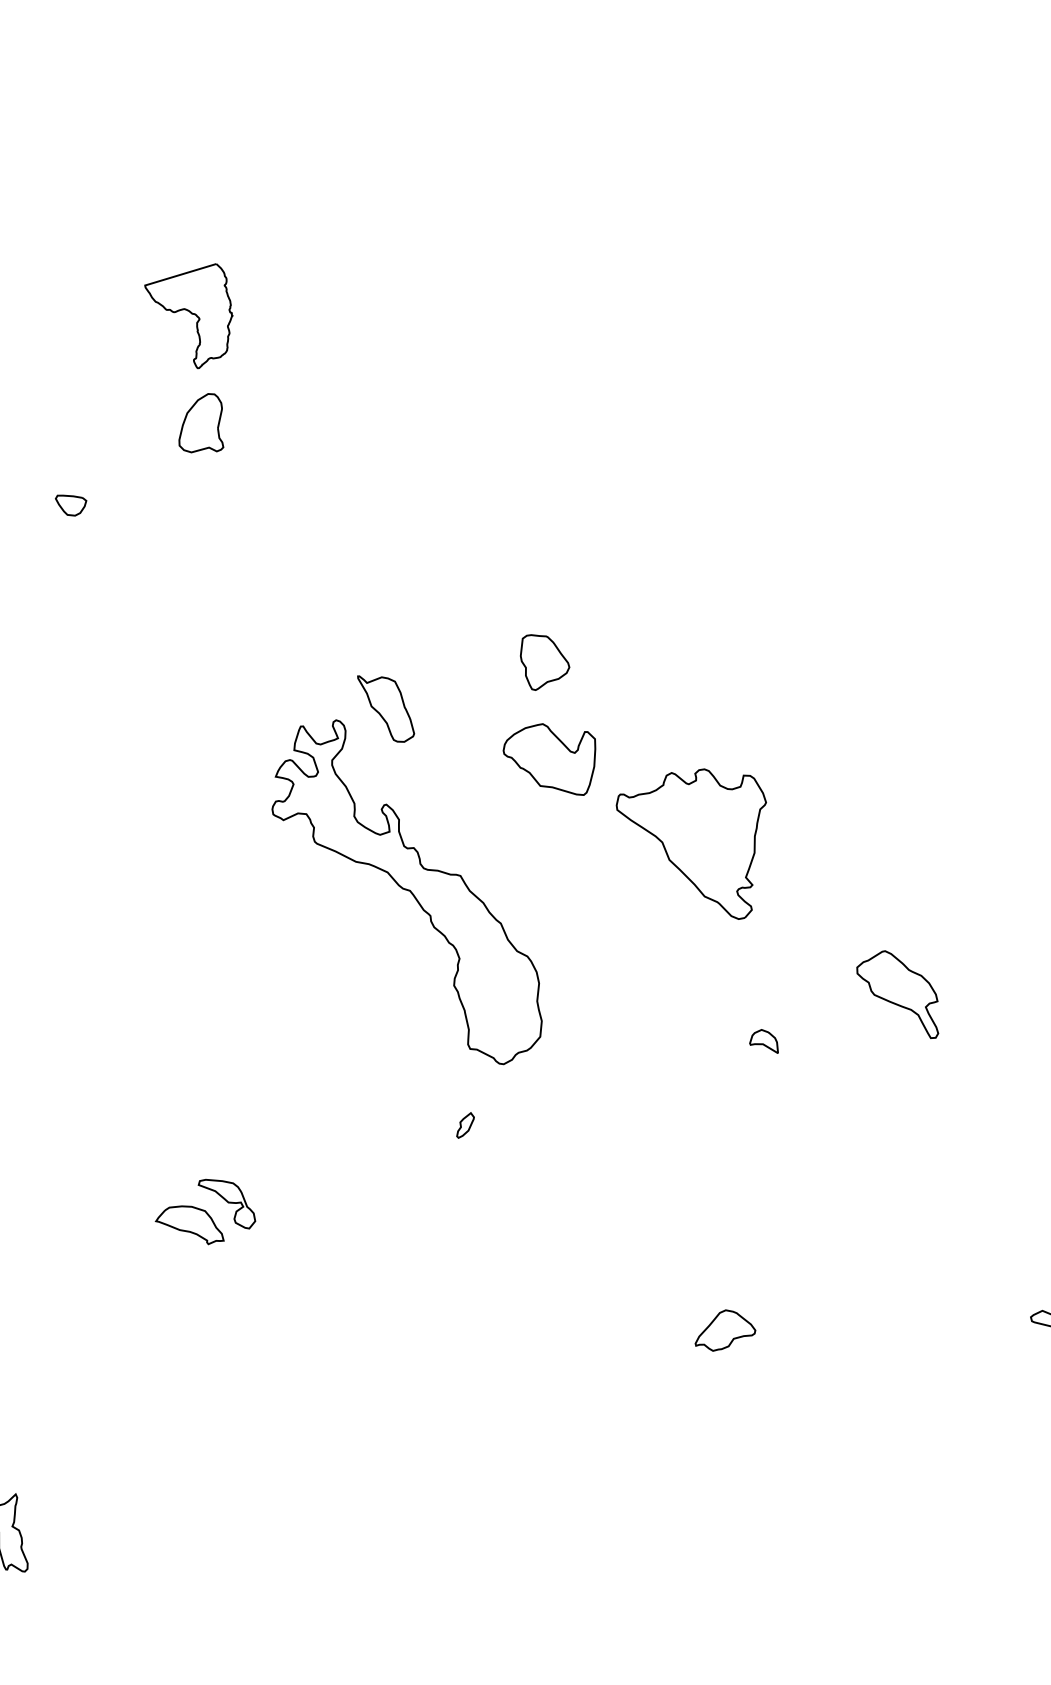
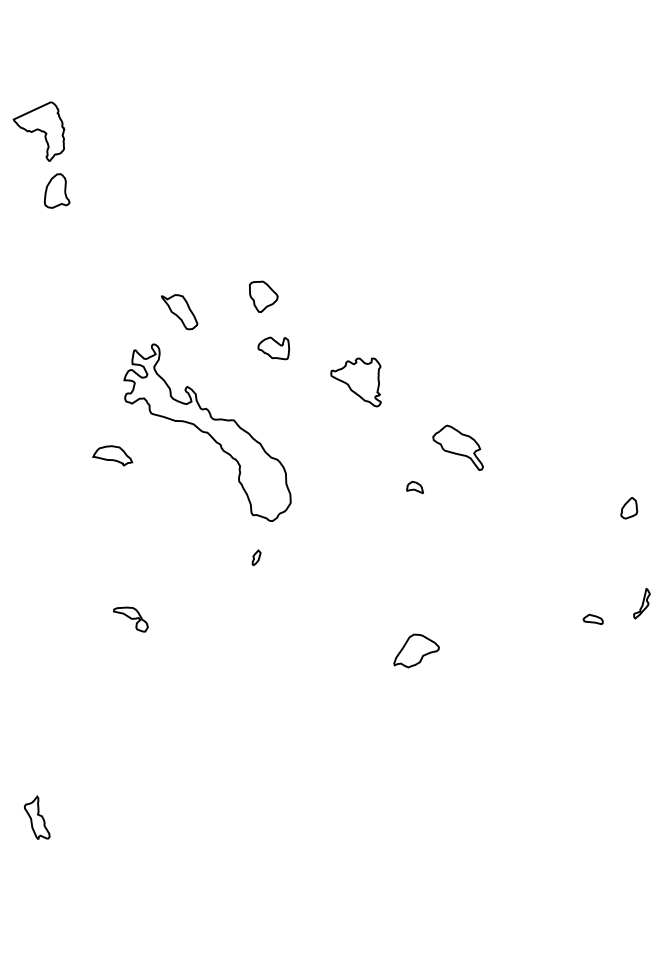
part: (385, 709) -> (179, 312), moved
part: (548, 757) -> (273, 348), size x0.6
part: (685, 839) -> (355, 382), size x0.6
part: (897, 992) -> (457, 447), moved
part: (190, 1223) -> (112, 455), moved
part: (726, 1330) -> (416, 650), size x1.4

